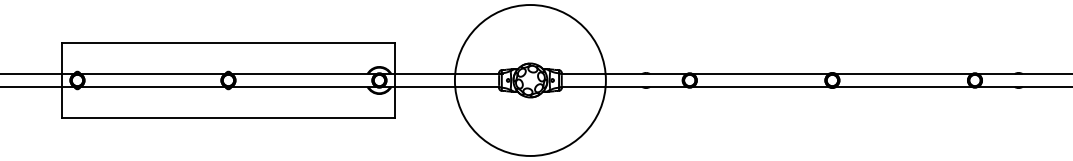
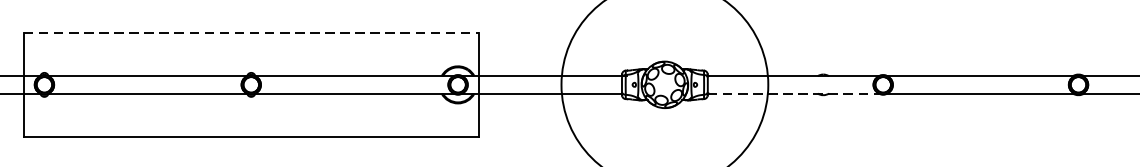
line: (228, 42) -> (251, 32), solid -> dashed
line: (624, 86) -> (793, 93), solid -> dashed

